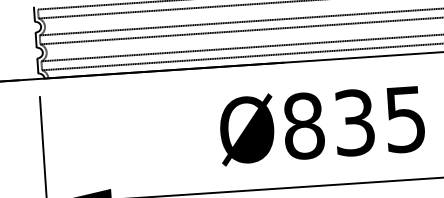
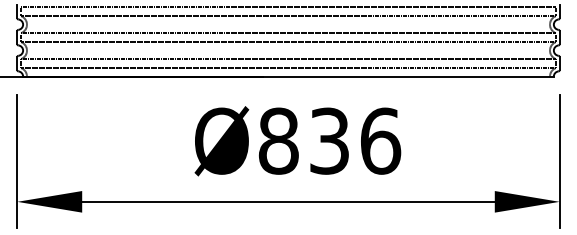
text: (406, 118) -> (381, 140), Ø835 -> Ø836

